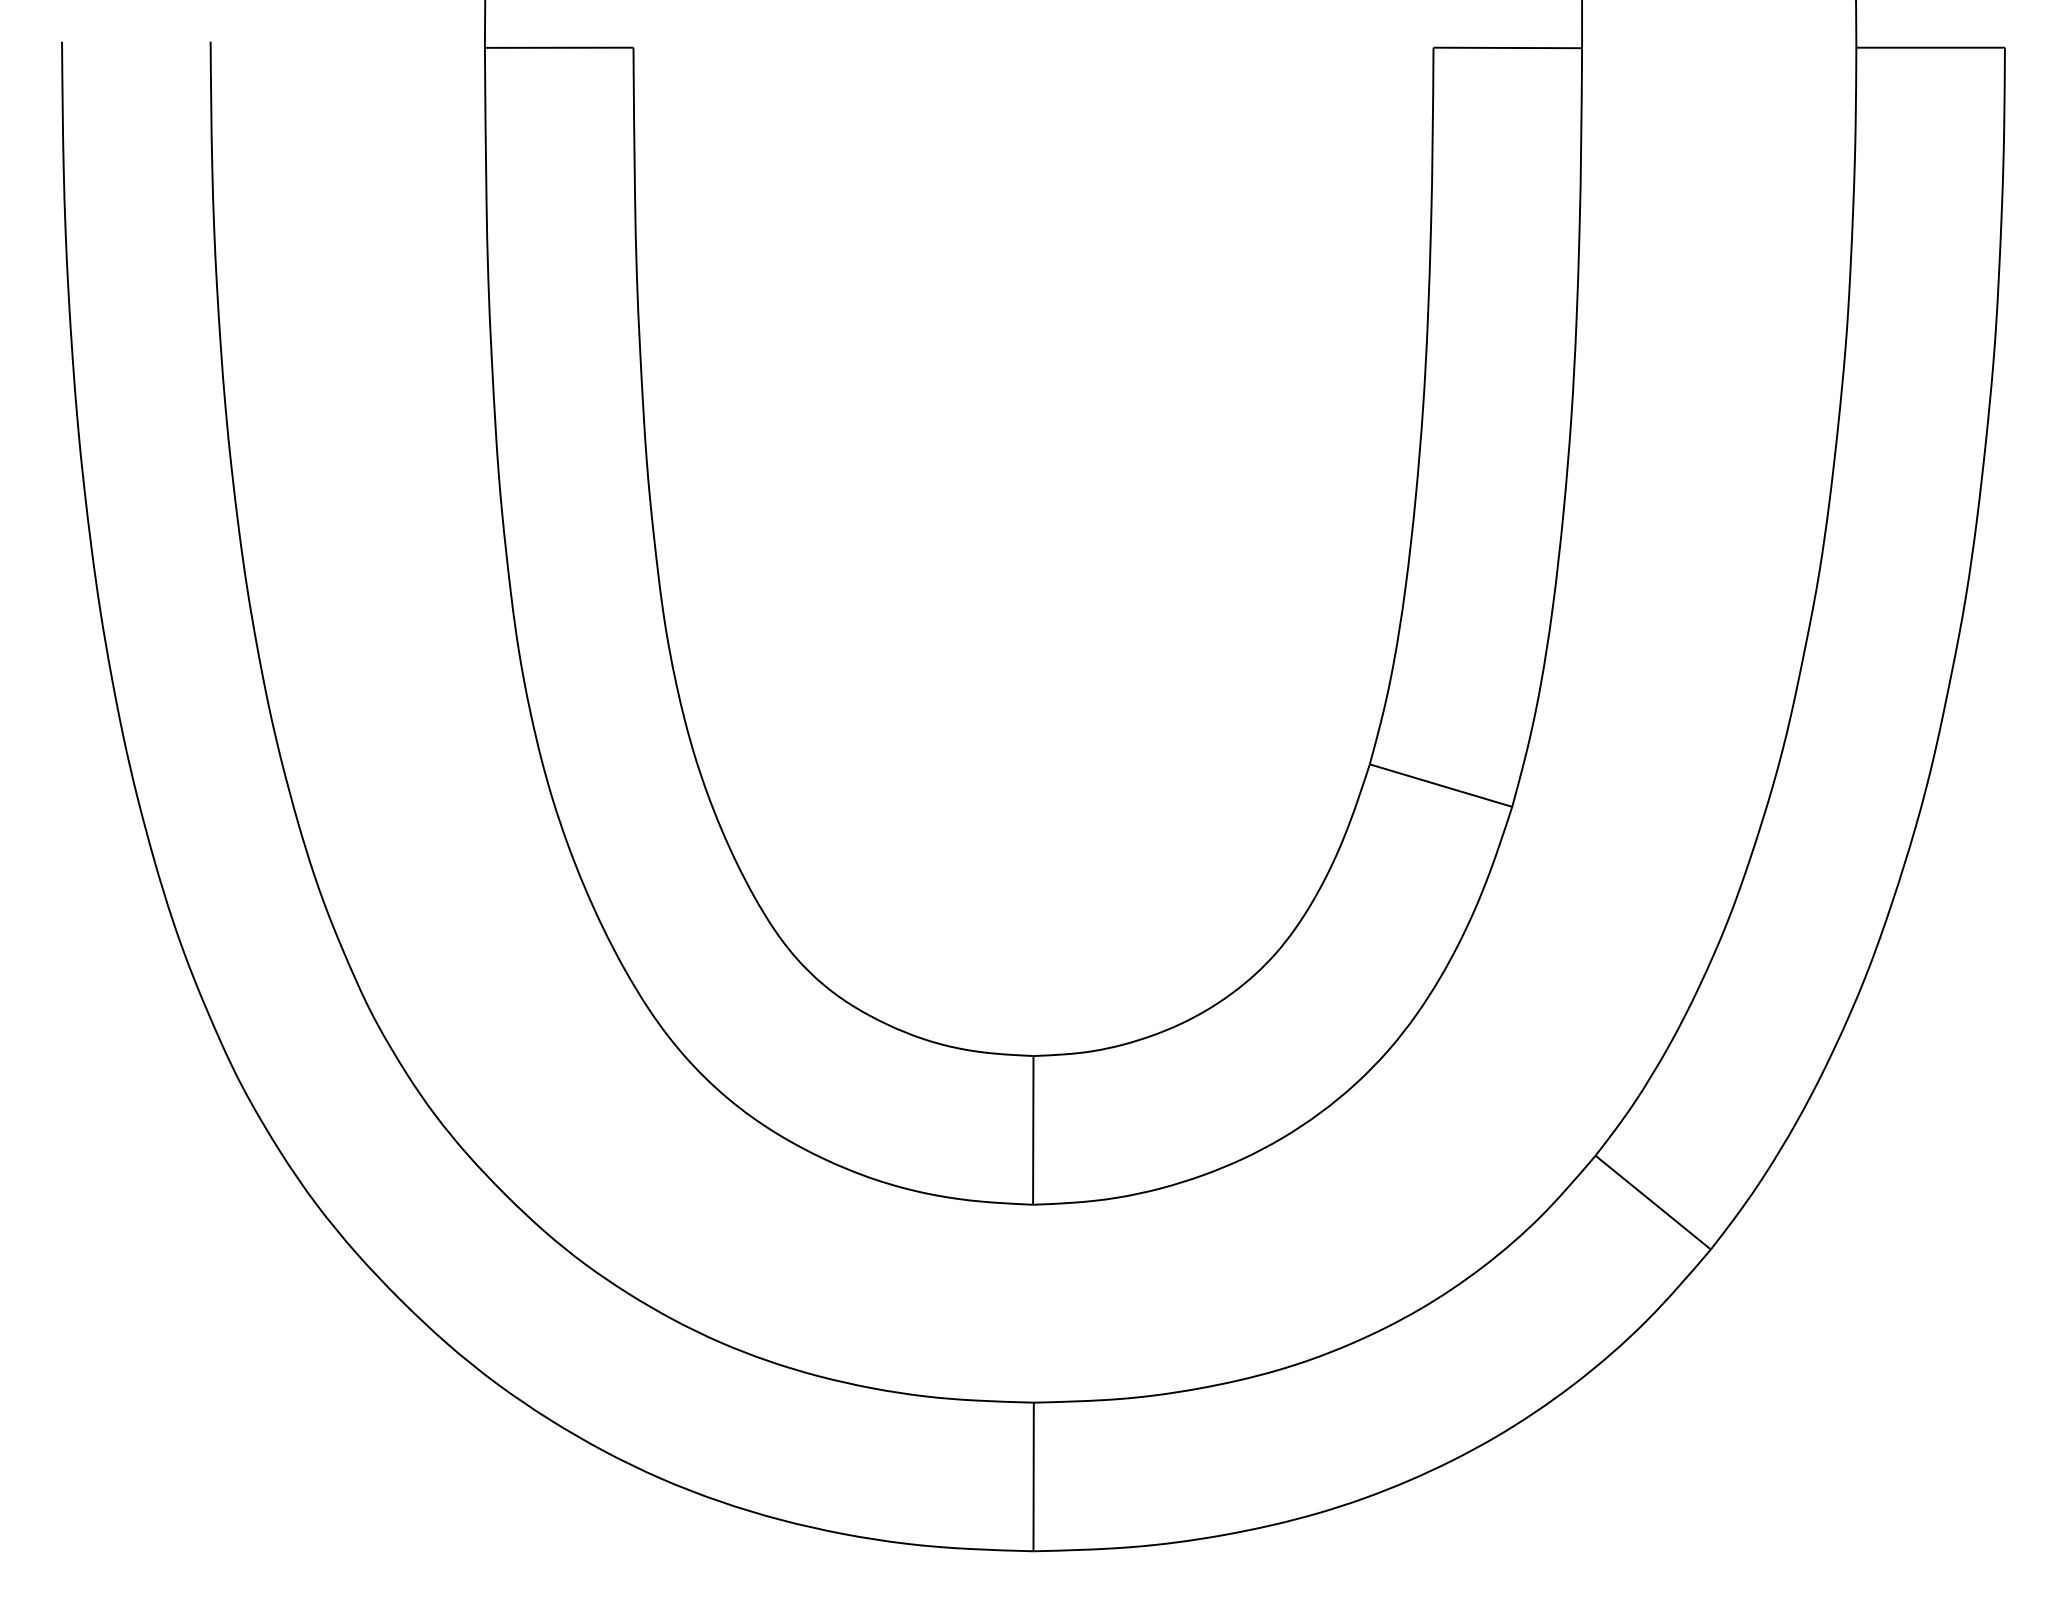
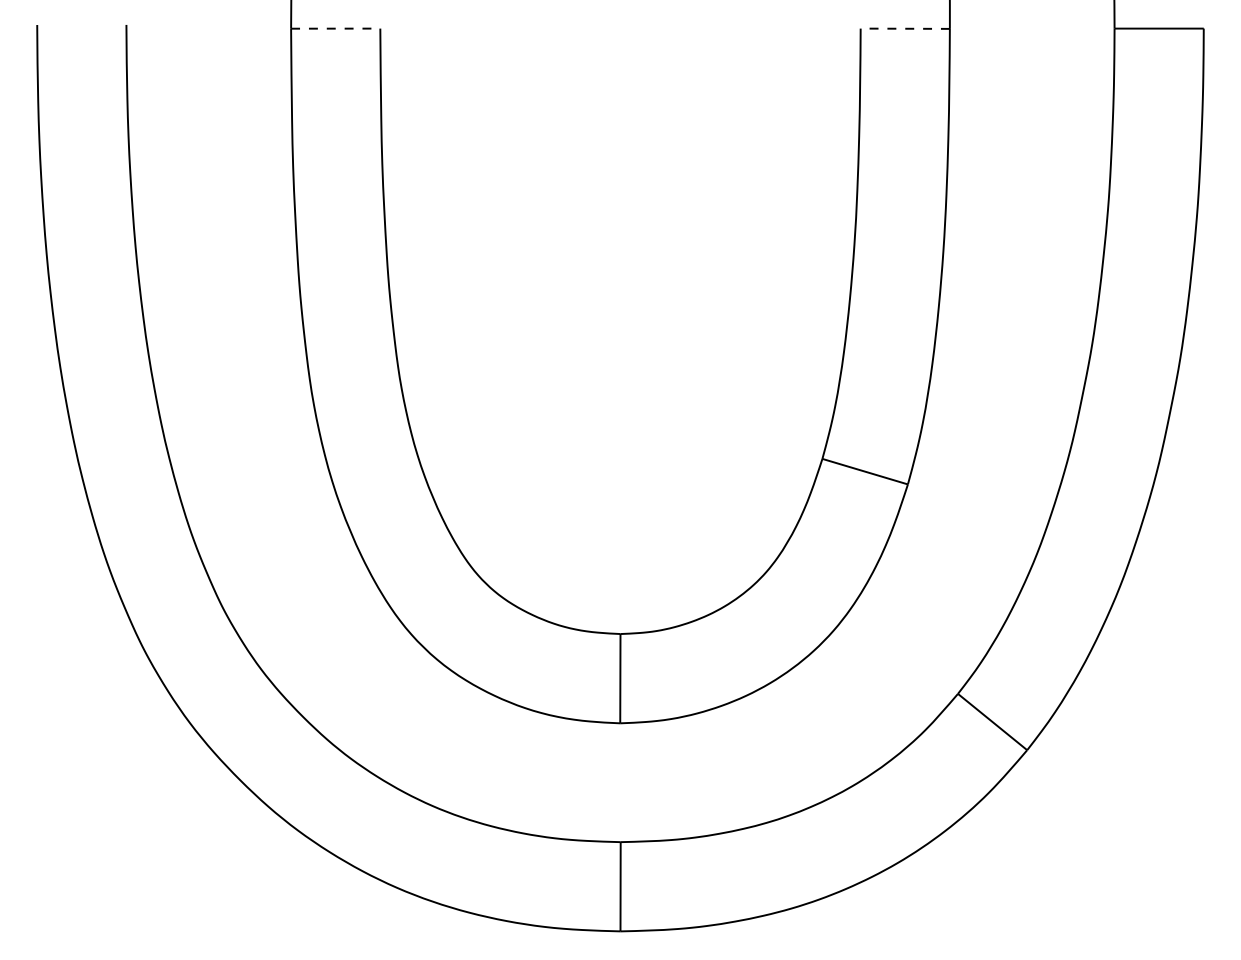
line: (558, 47) -> (335, 28), solid -> dashed
line: (1508, 47) -> (905, 28), solid -> dashed

